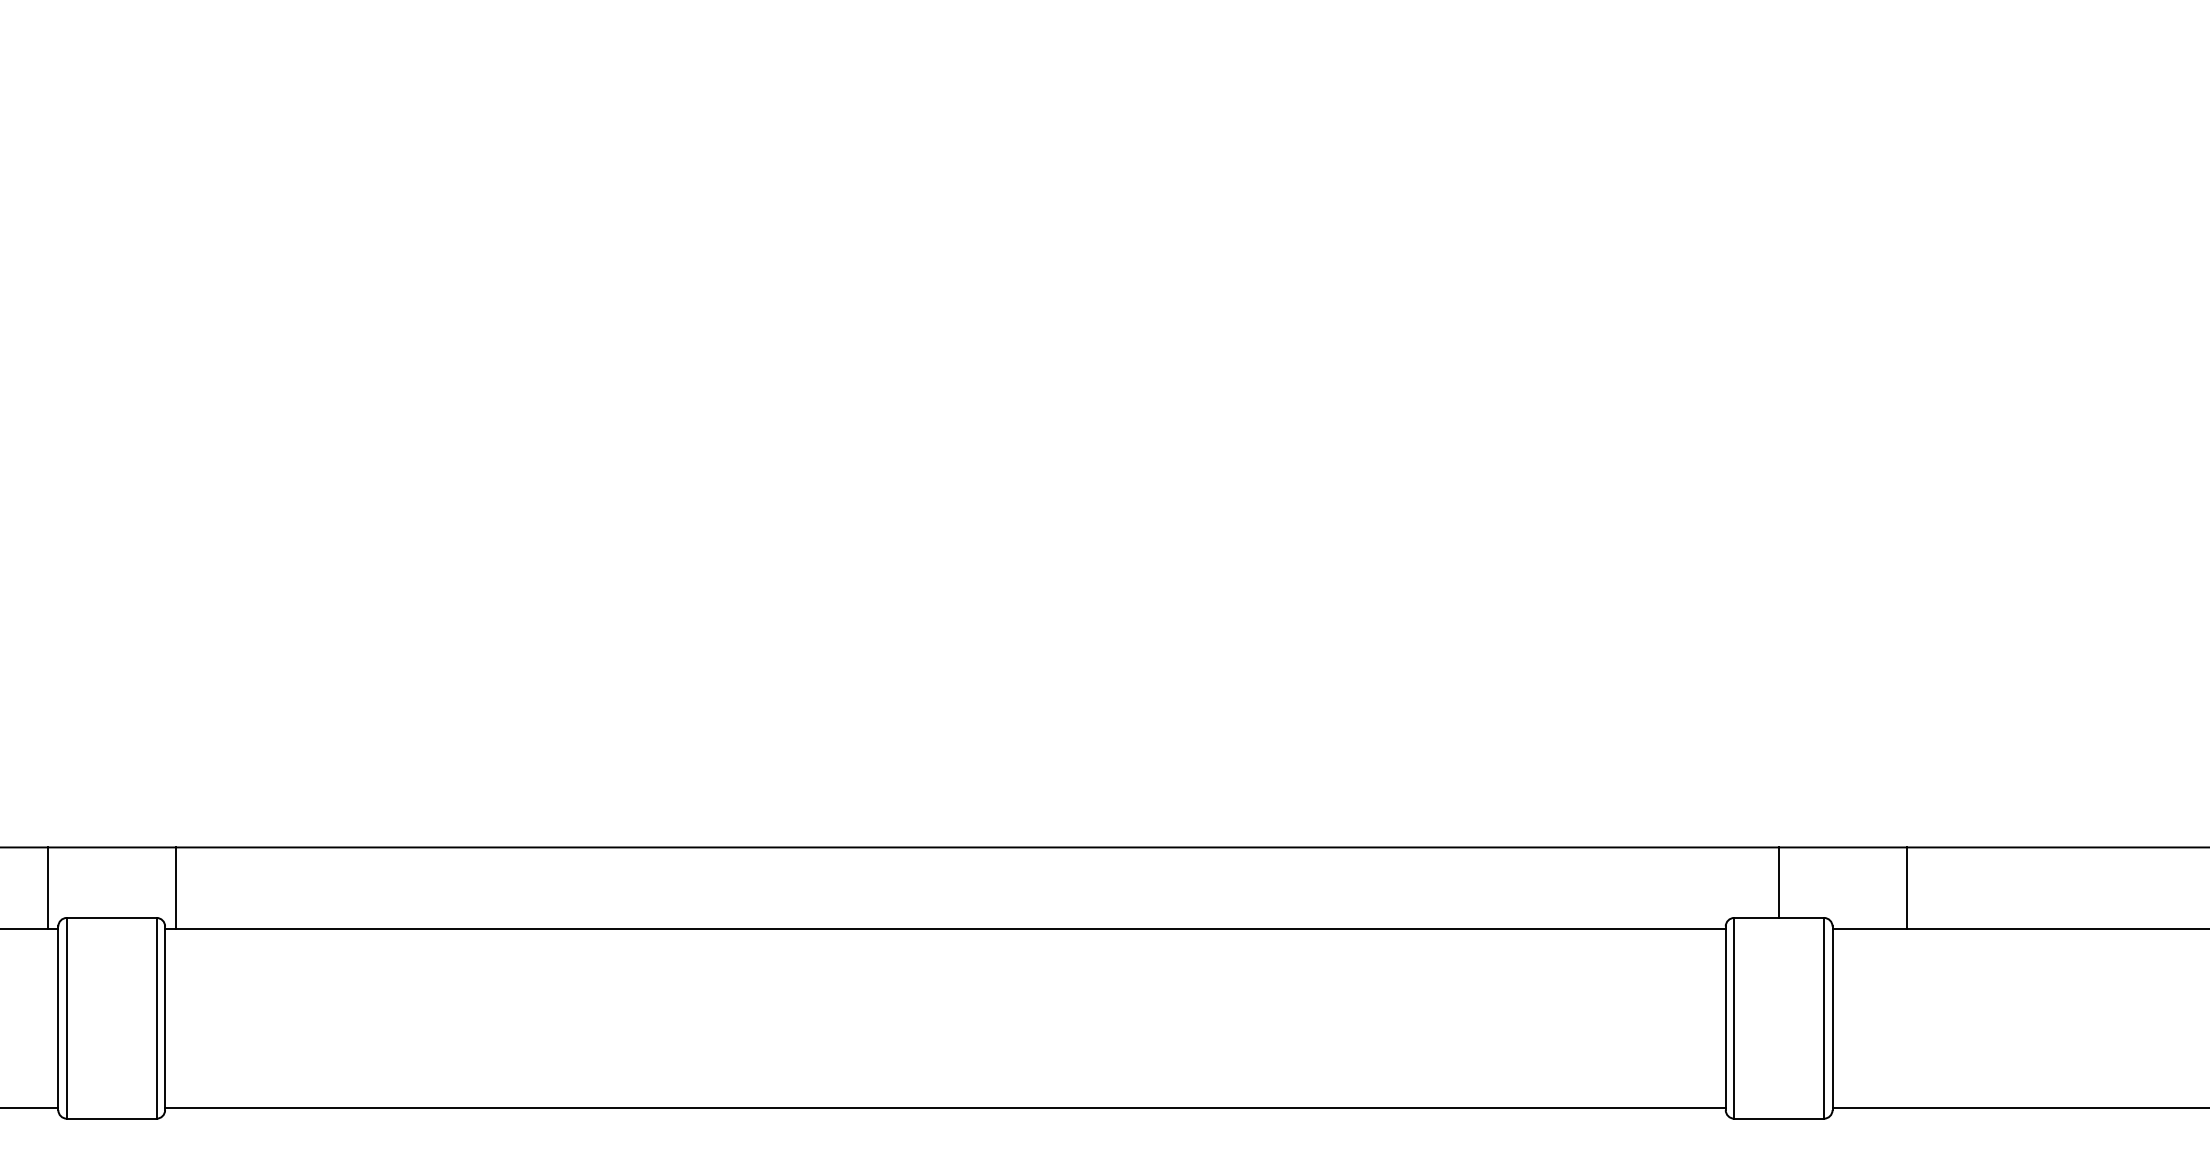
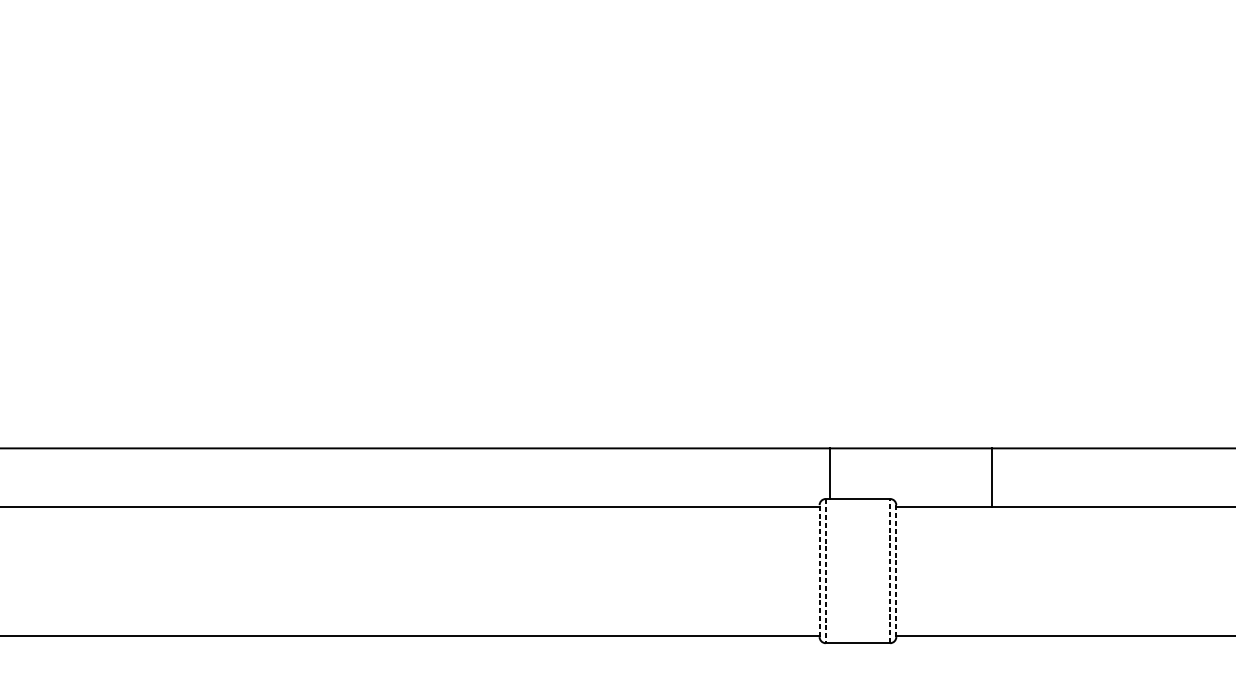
line: (1779, 882) -> (830, 473), moved
line: (1907, 887) -> (991, 477), moved
line: (1824, 1017) -> (890, 570), solid -> dashed
line: (1725, 1018) -> (819, 571), solid -> dashed
line: (1734, 1018) -> (825, 571), solid -> dashed
line: (1832, 1018) -> (896, 571), solid -> dashed

